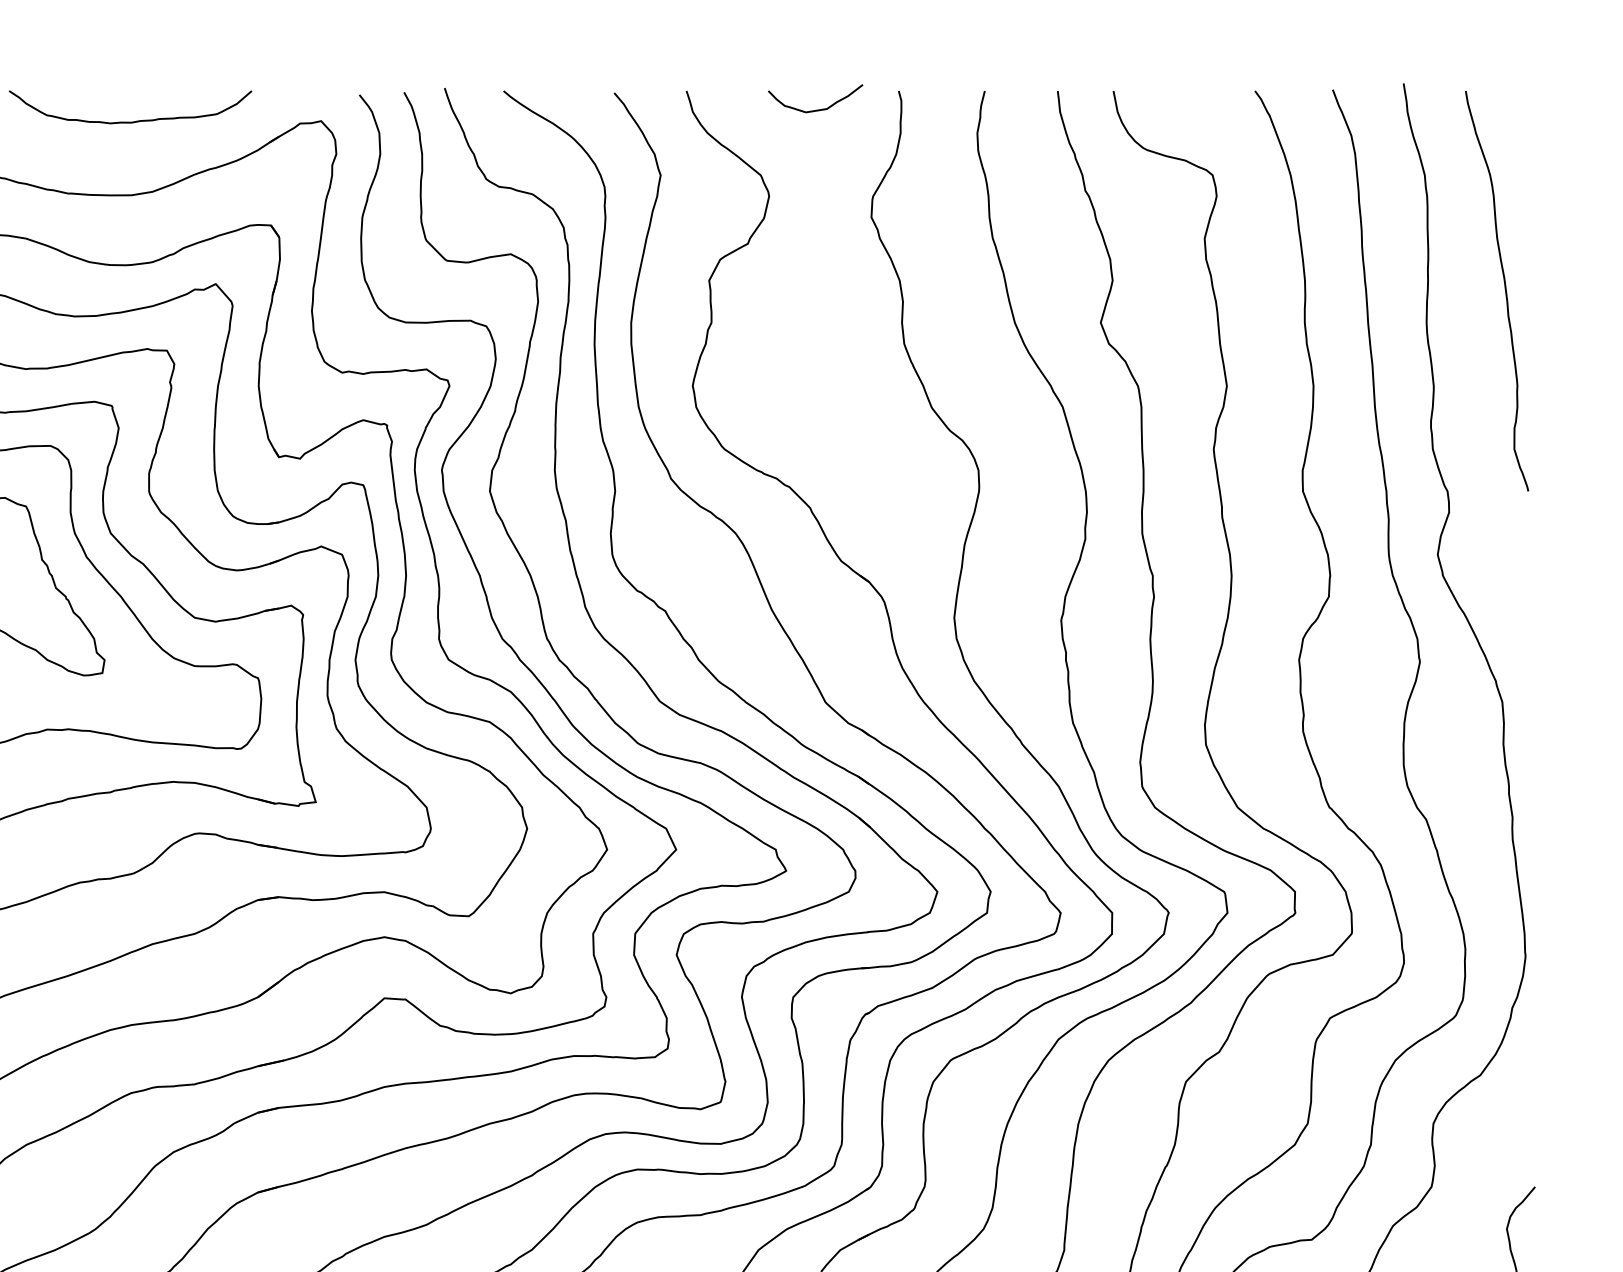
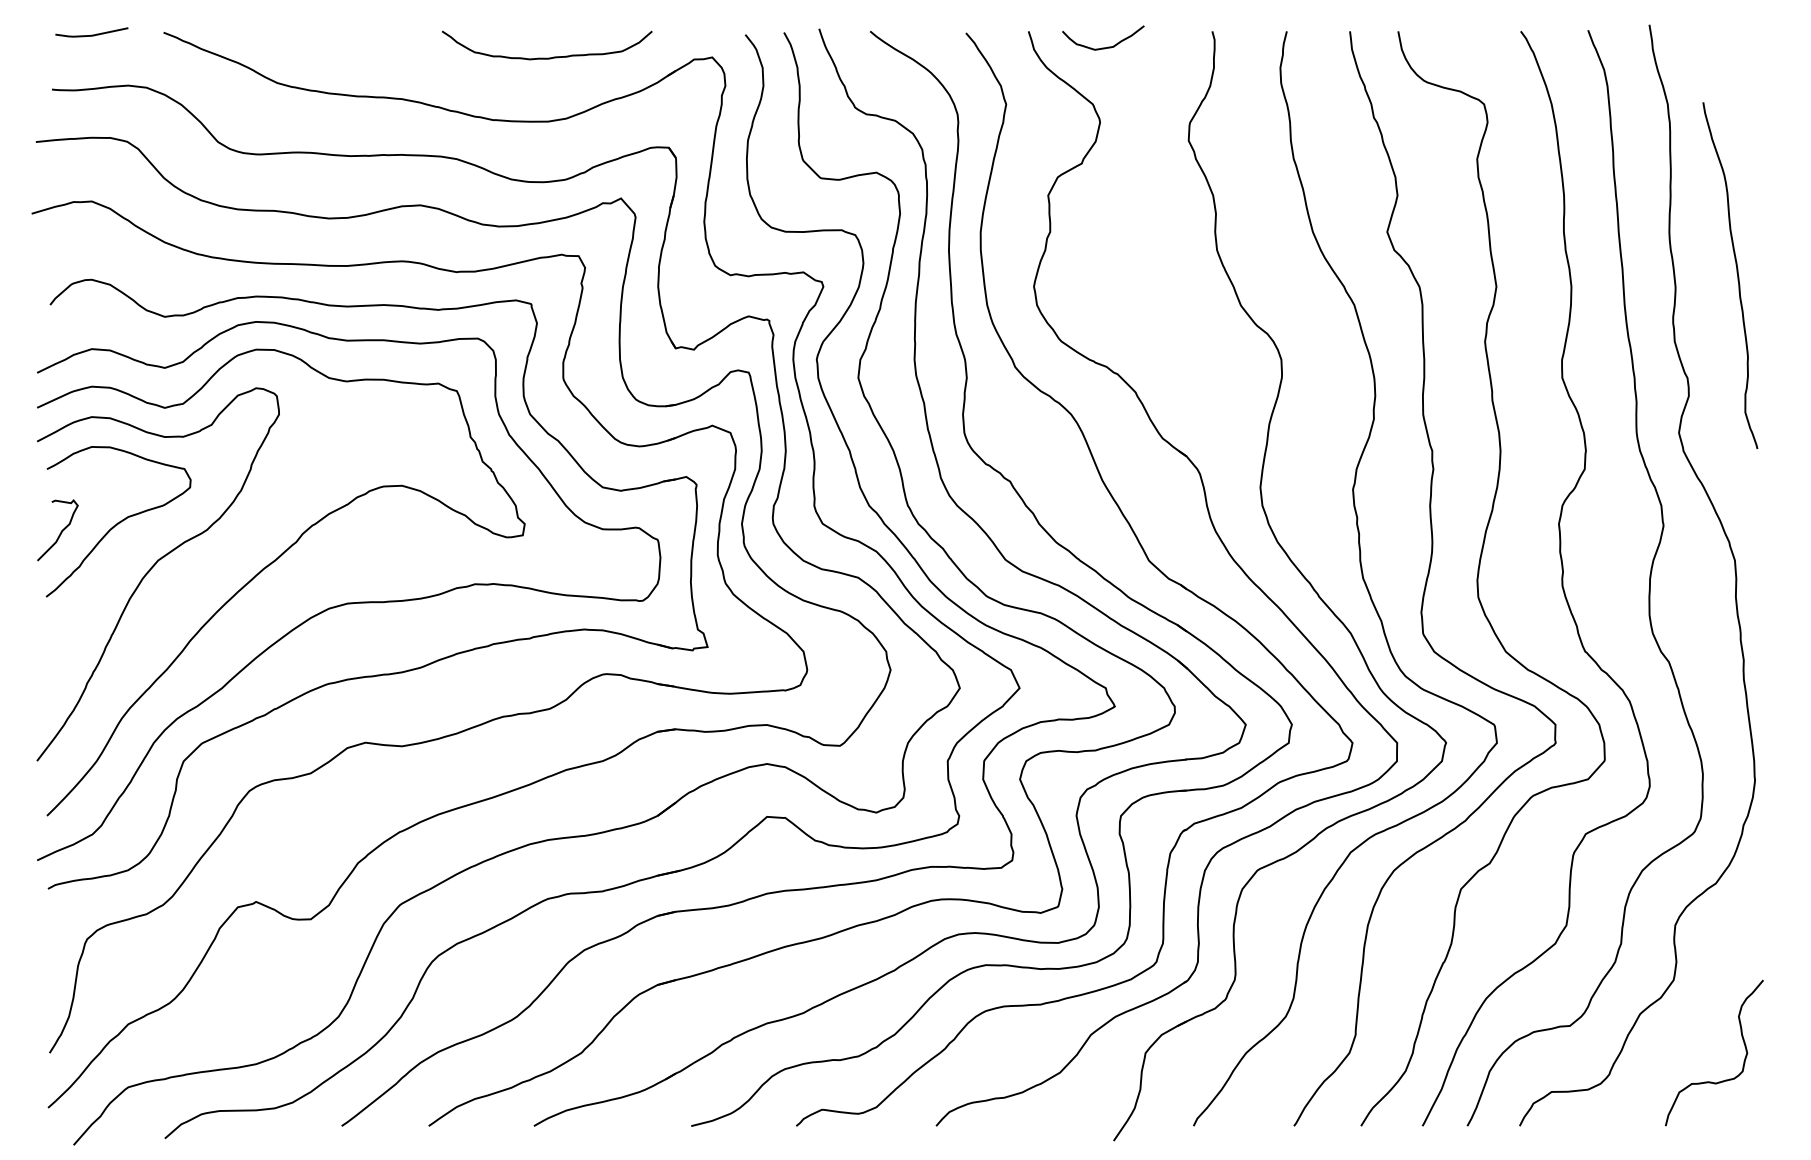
curve: (820, 108) -> (1107, 46), moved
curve: (1504, 288) -> (1736, 273), moved

